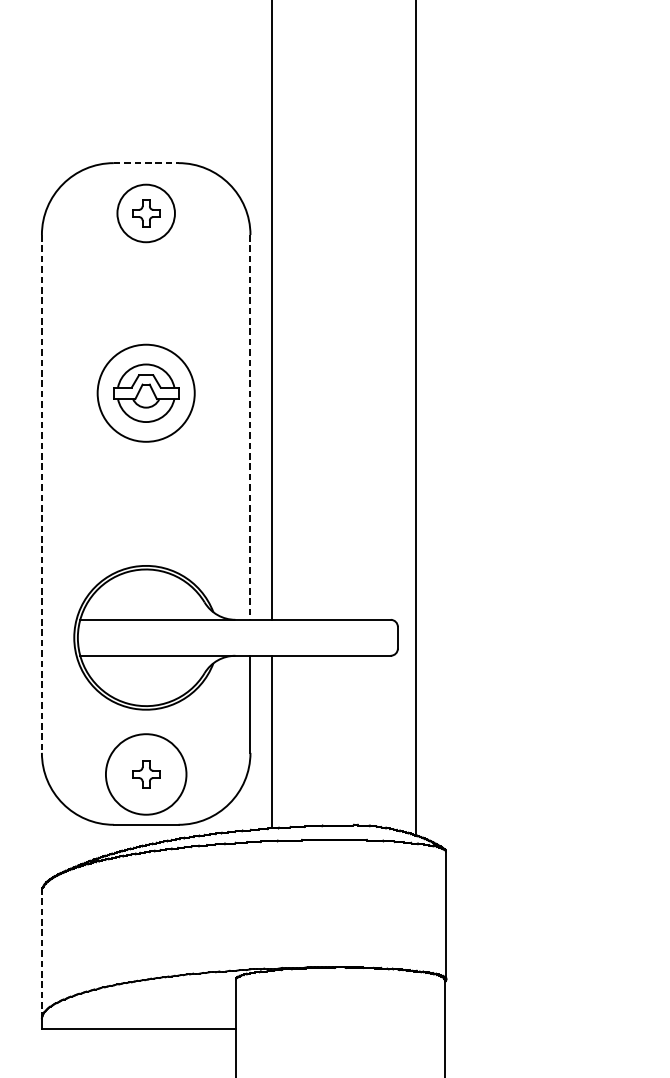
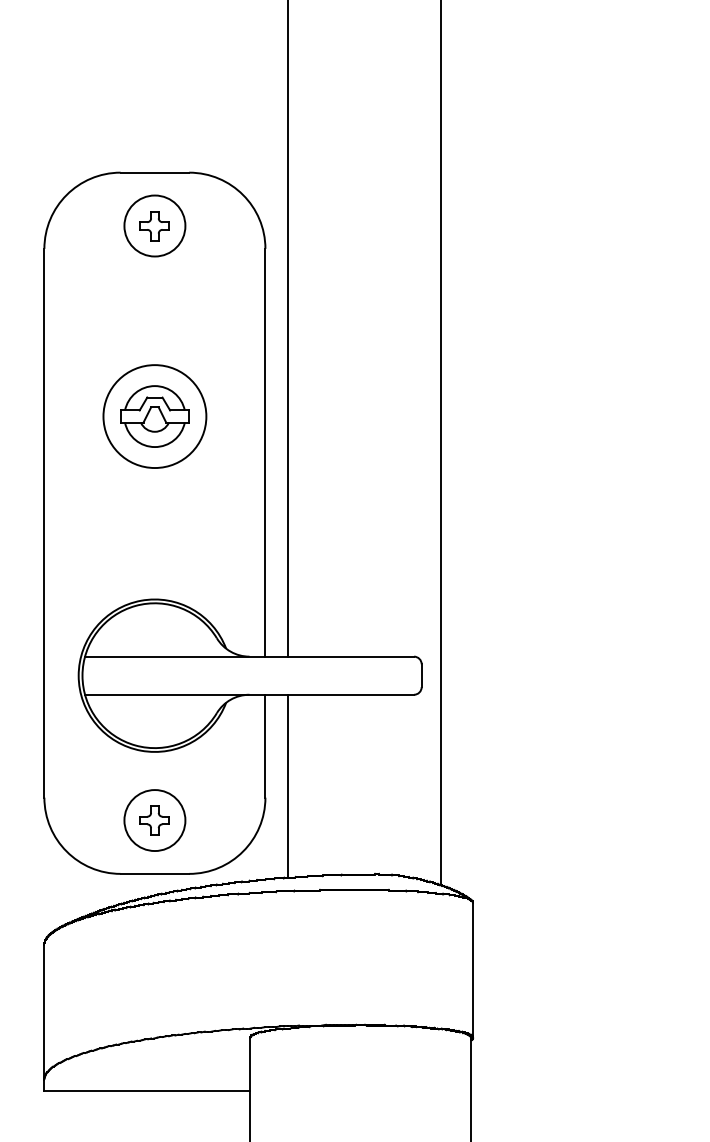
line: (146, 162) -> (155, 172), dashed -> solid
line: (250, 427) -> (265, 452), dashed -> solid
line: (42, 494) -> (44, 523), dashed -> solid
circle: (145, 774) -> (154, 820), size x0.71
line: (42, 955) -> (44, 1012), dashed -> solid

